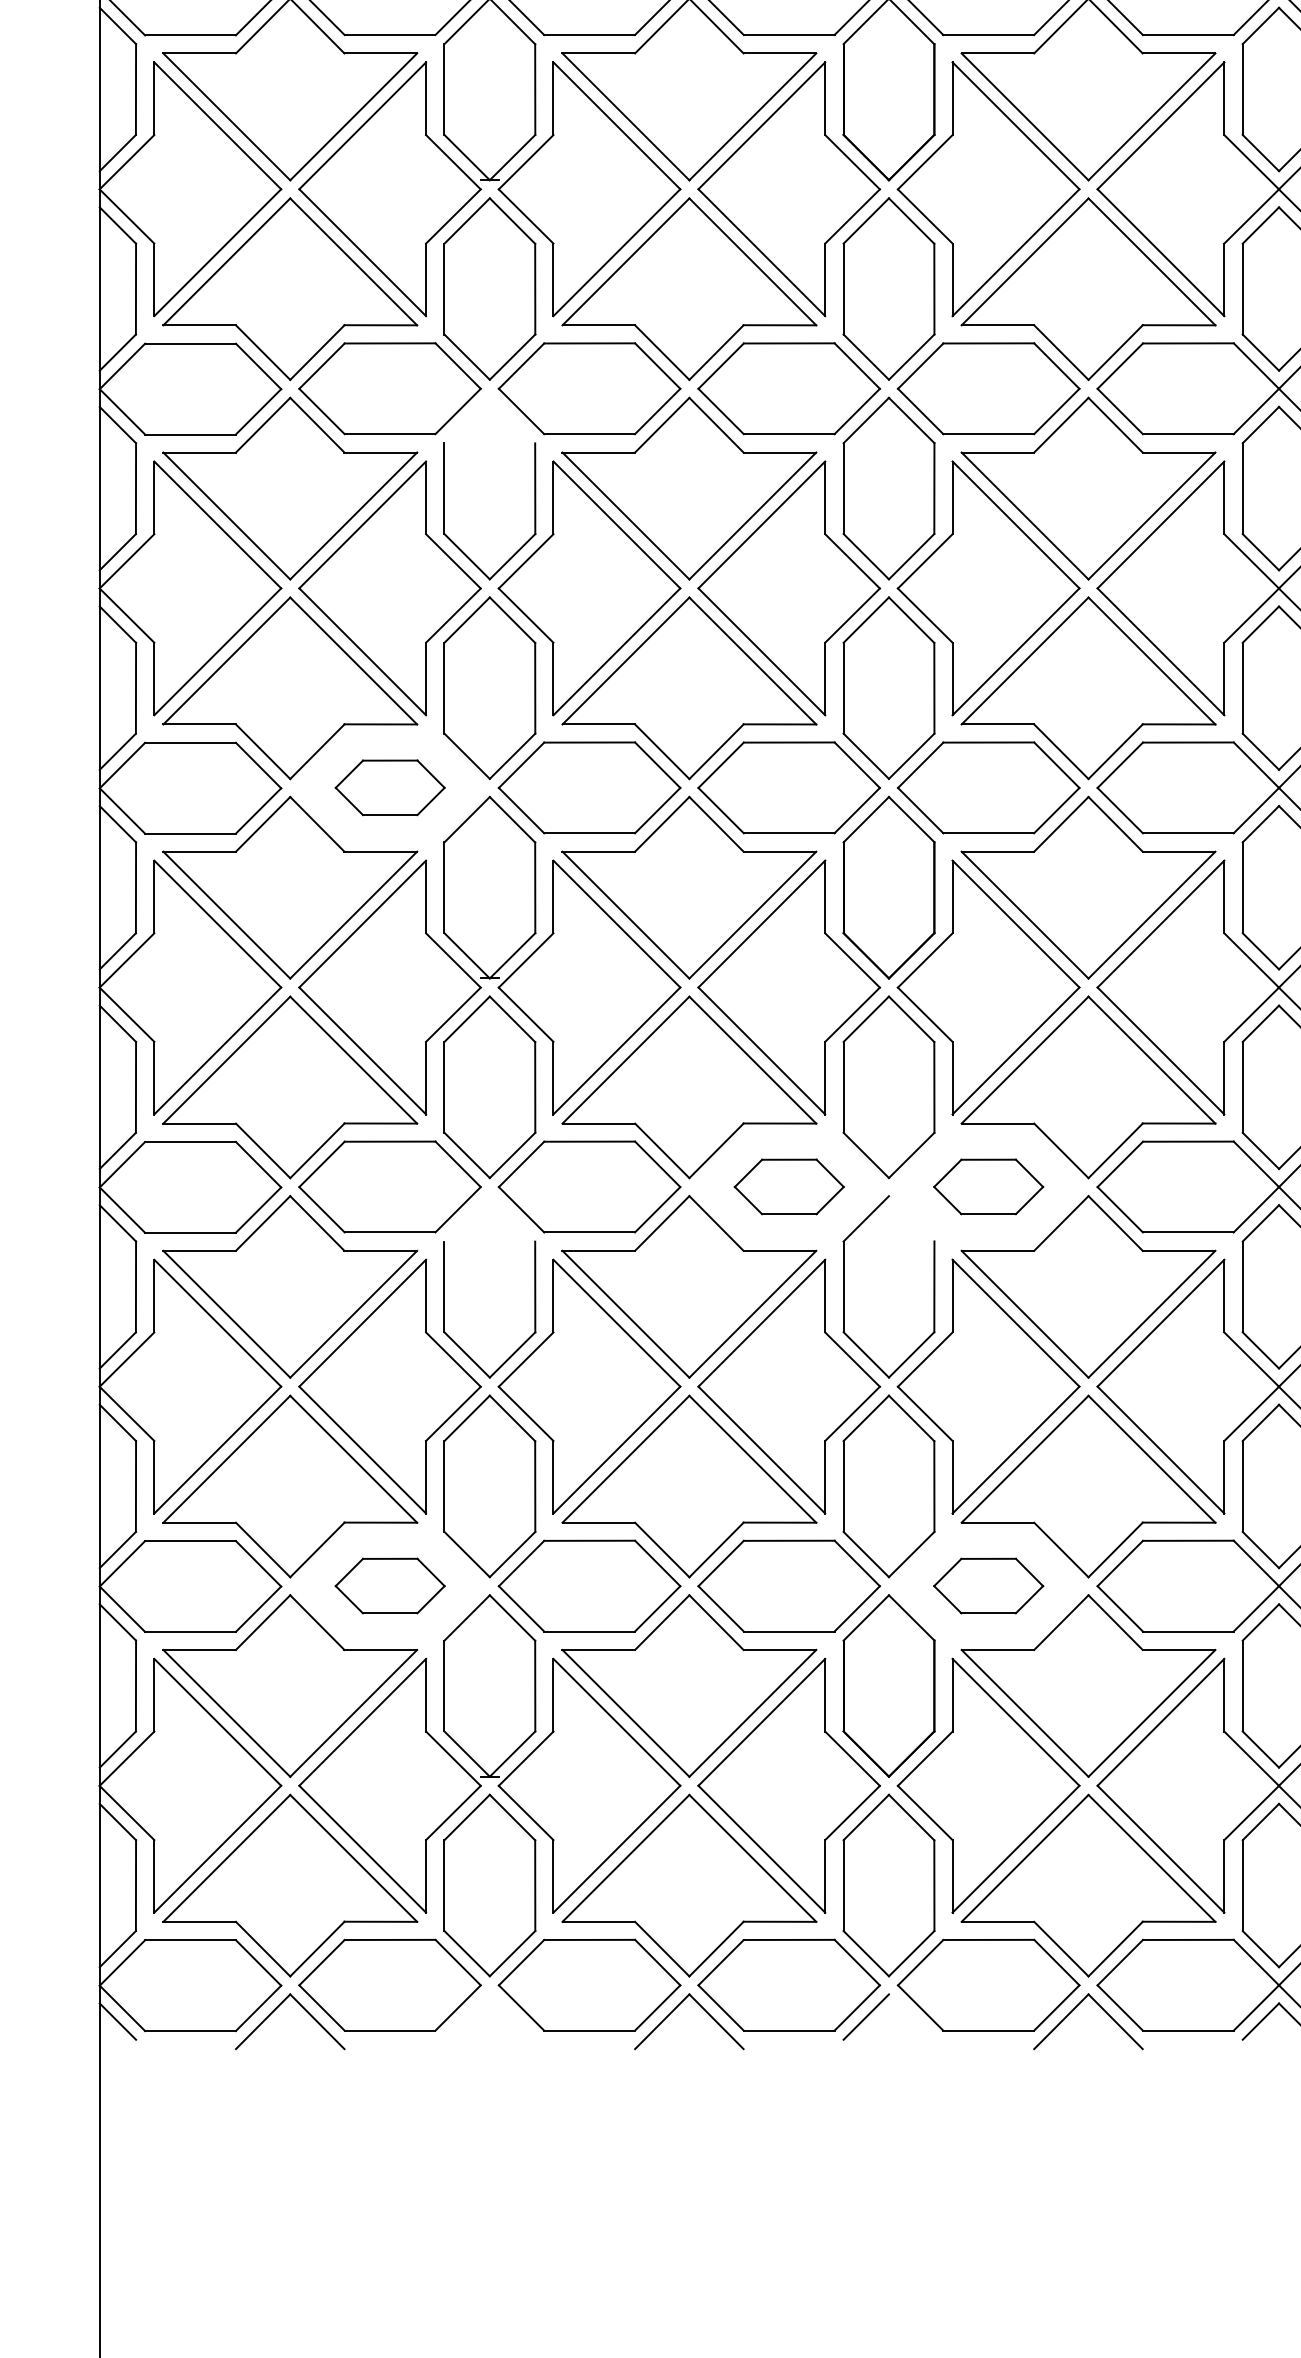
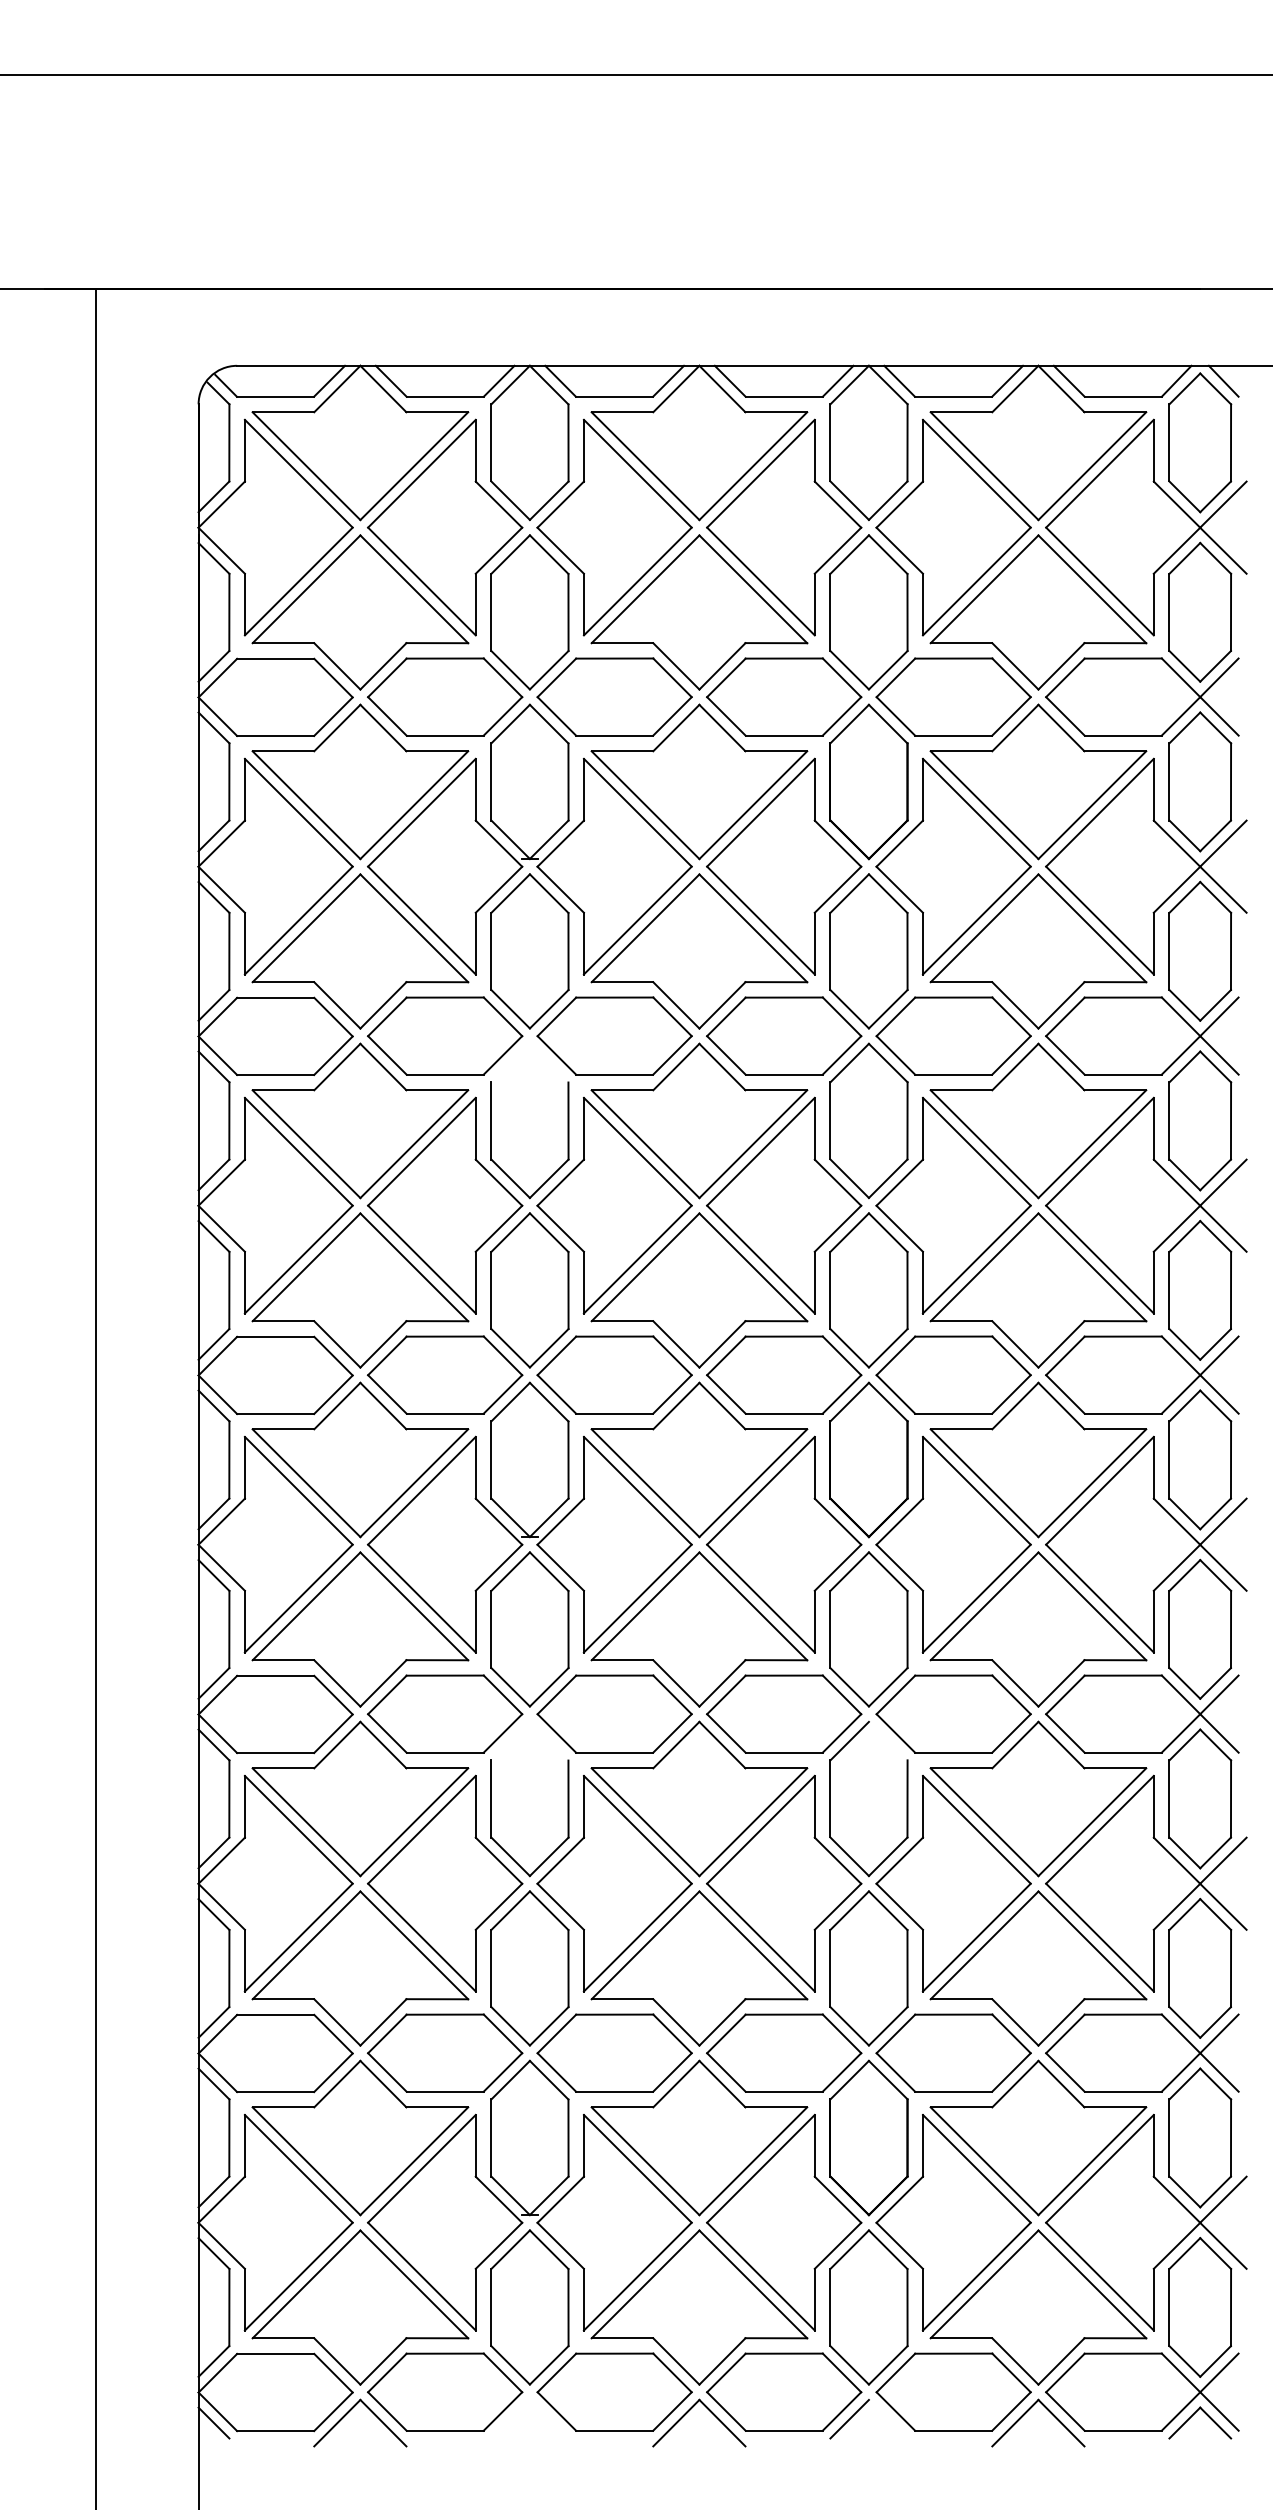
part: (390, 787) -> (445, 1374), size x1.67
part: (789, 1186) -> (784, 1713), size x1.67
part: (988, 1186) -> (953, 1713), size x1.67
part: (390, 1585) -> (445, 2052), size x1.67
part: (988, 1585) -> (953, 2052), size x1.67

